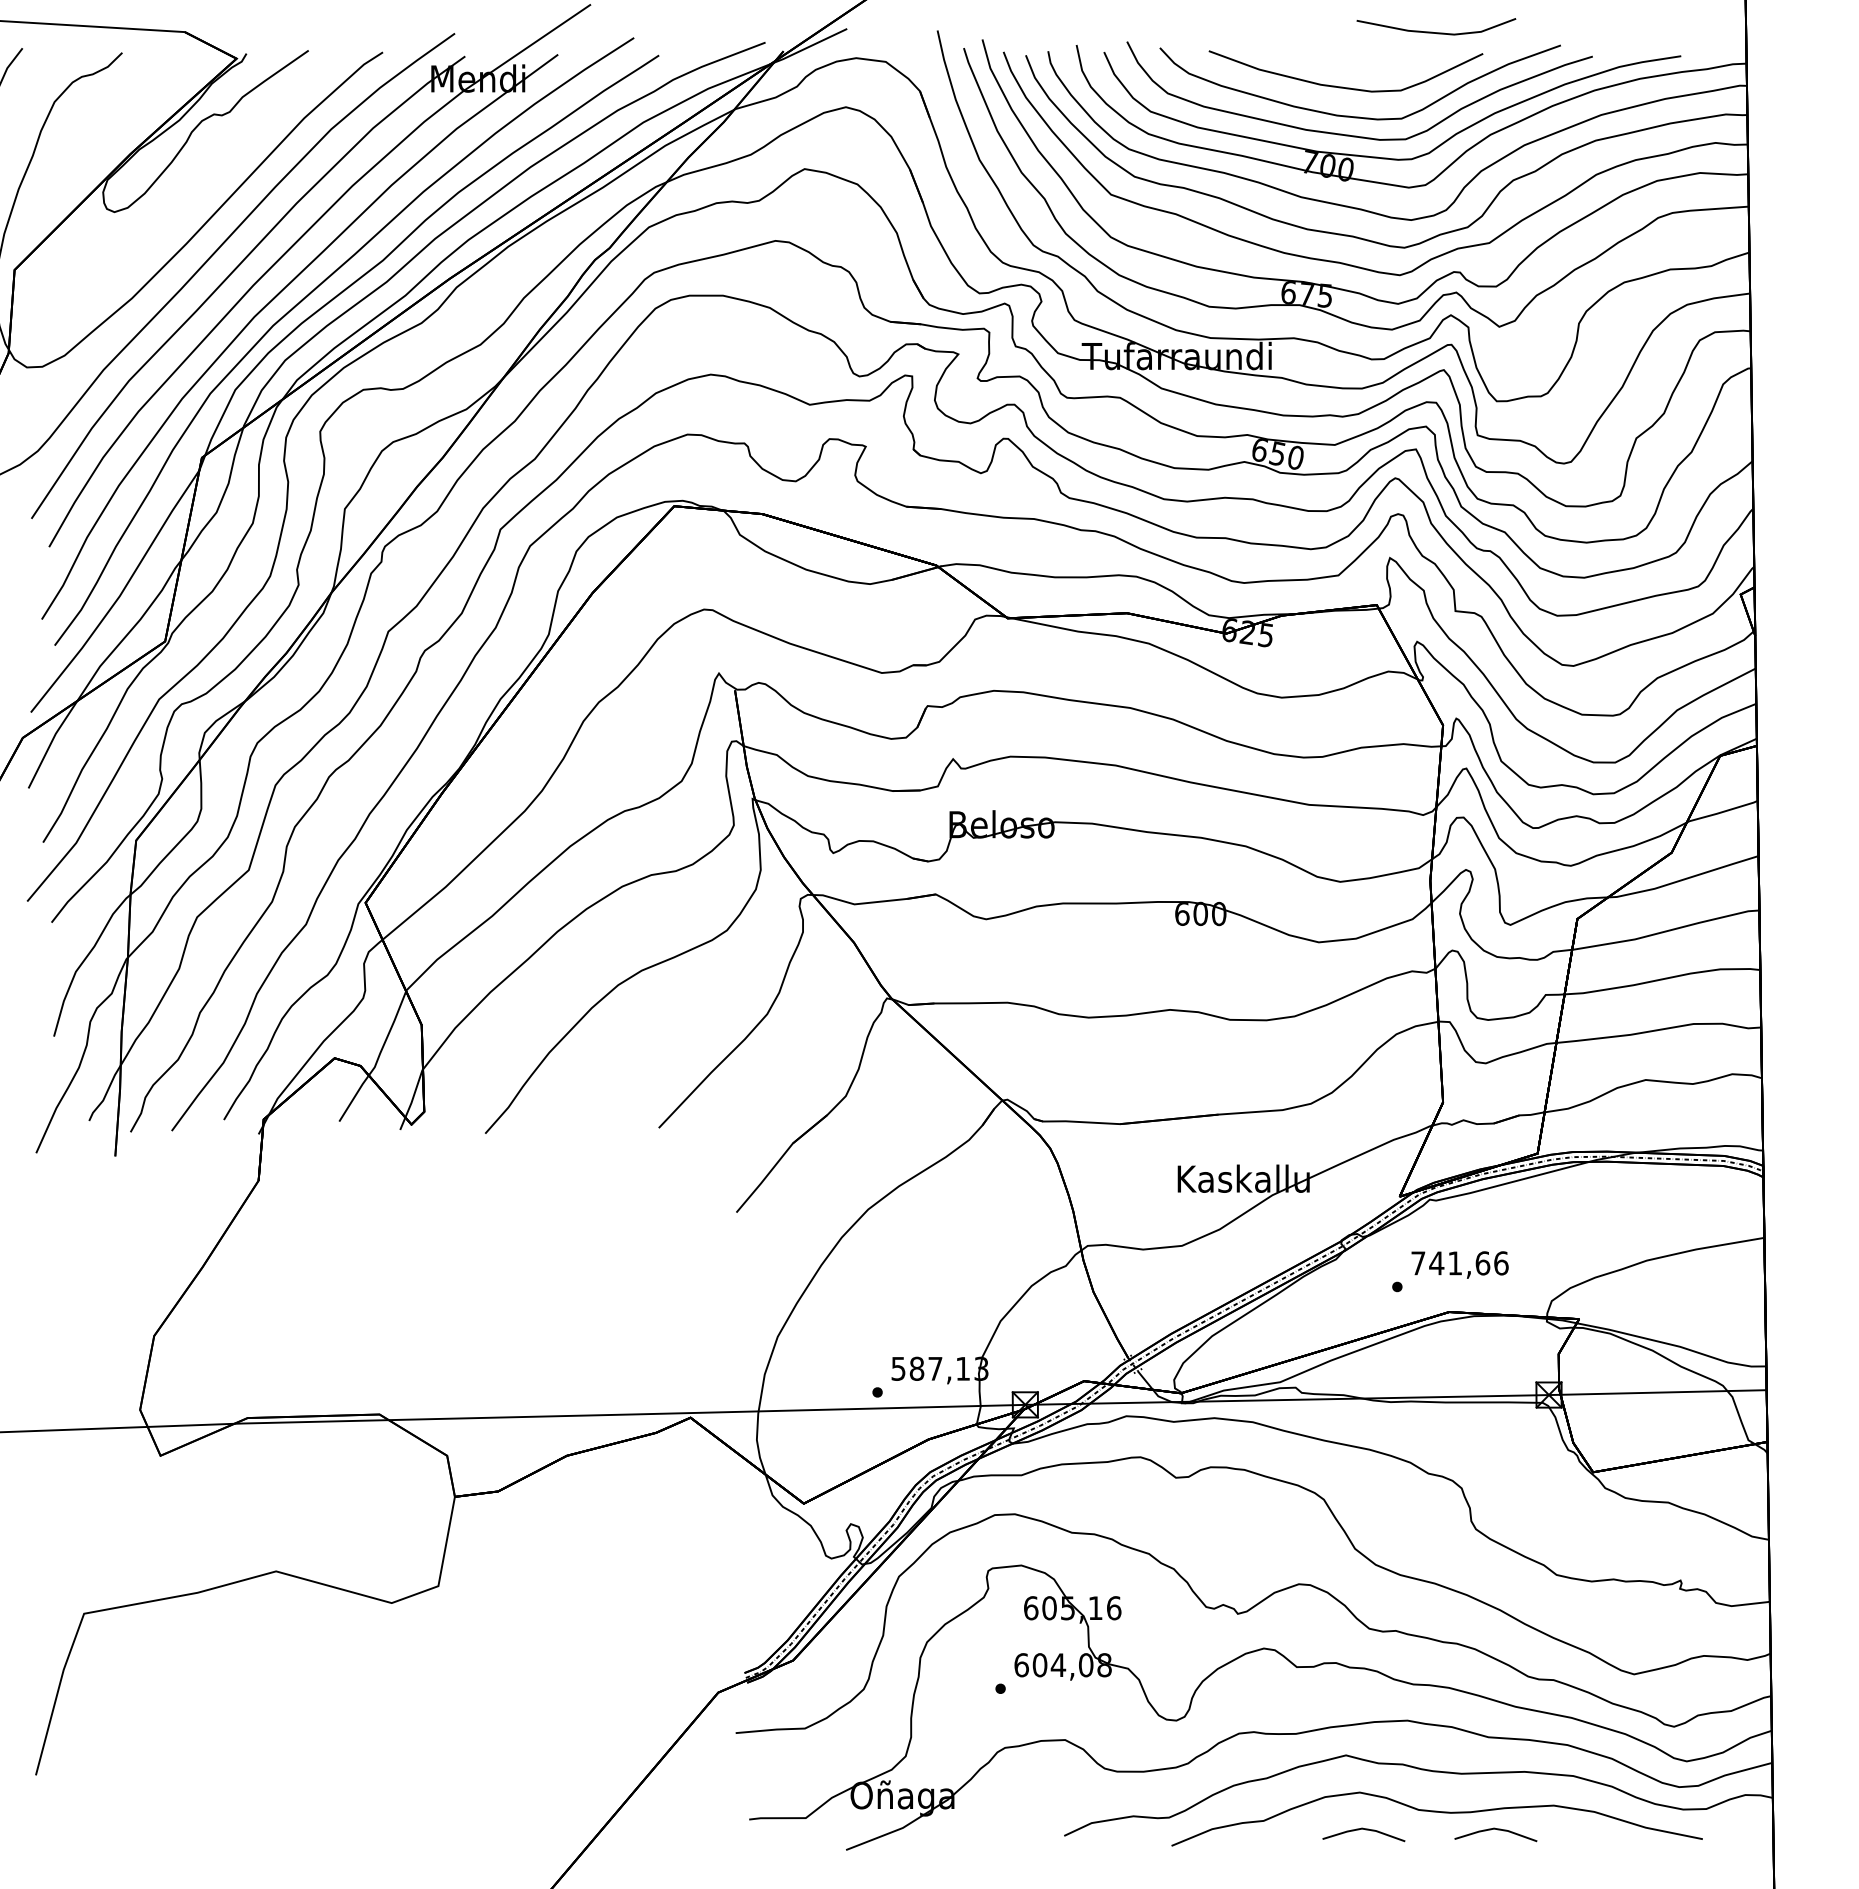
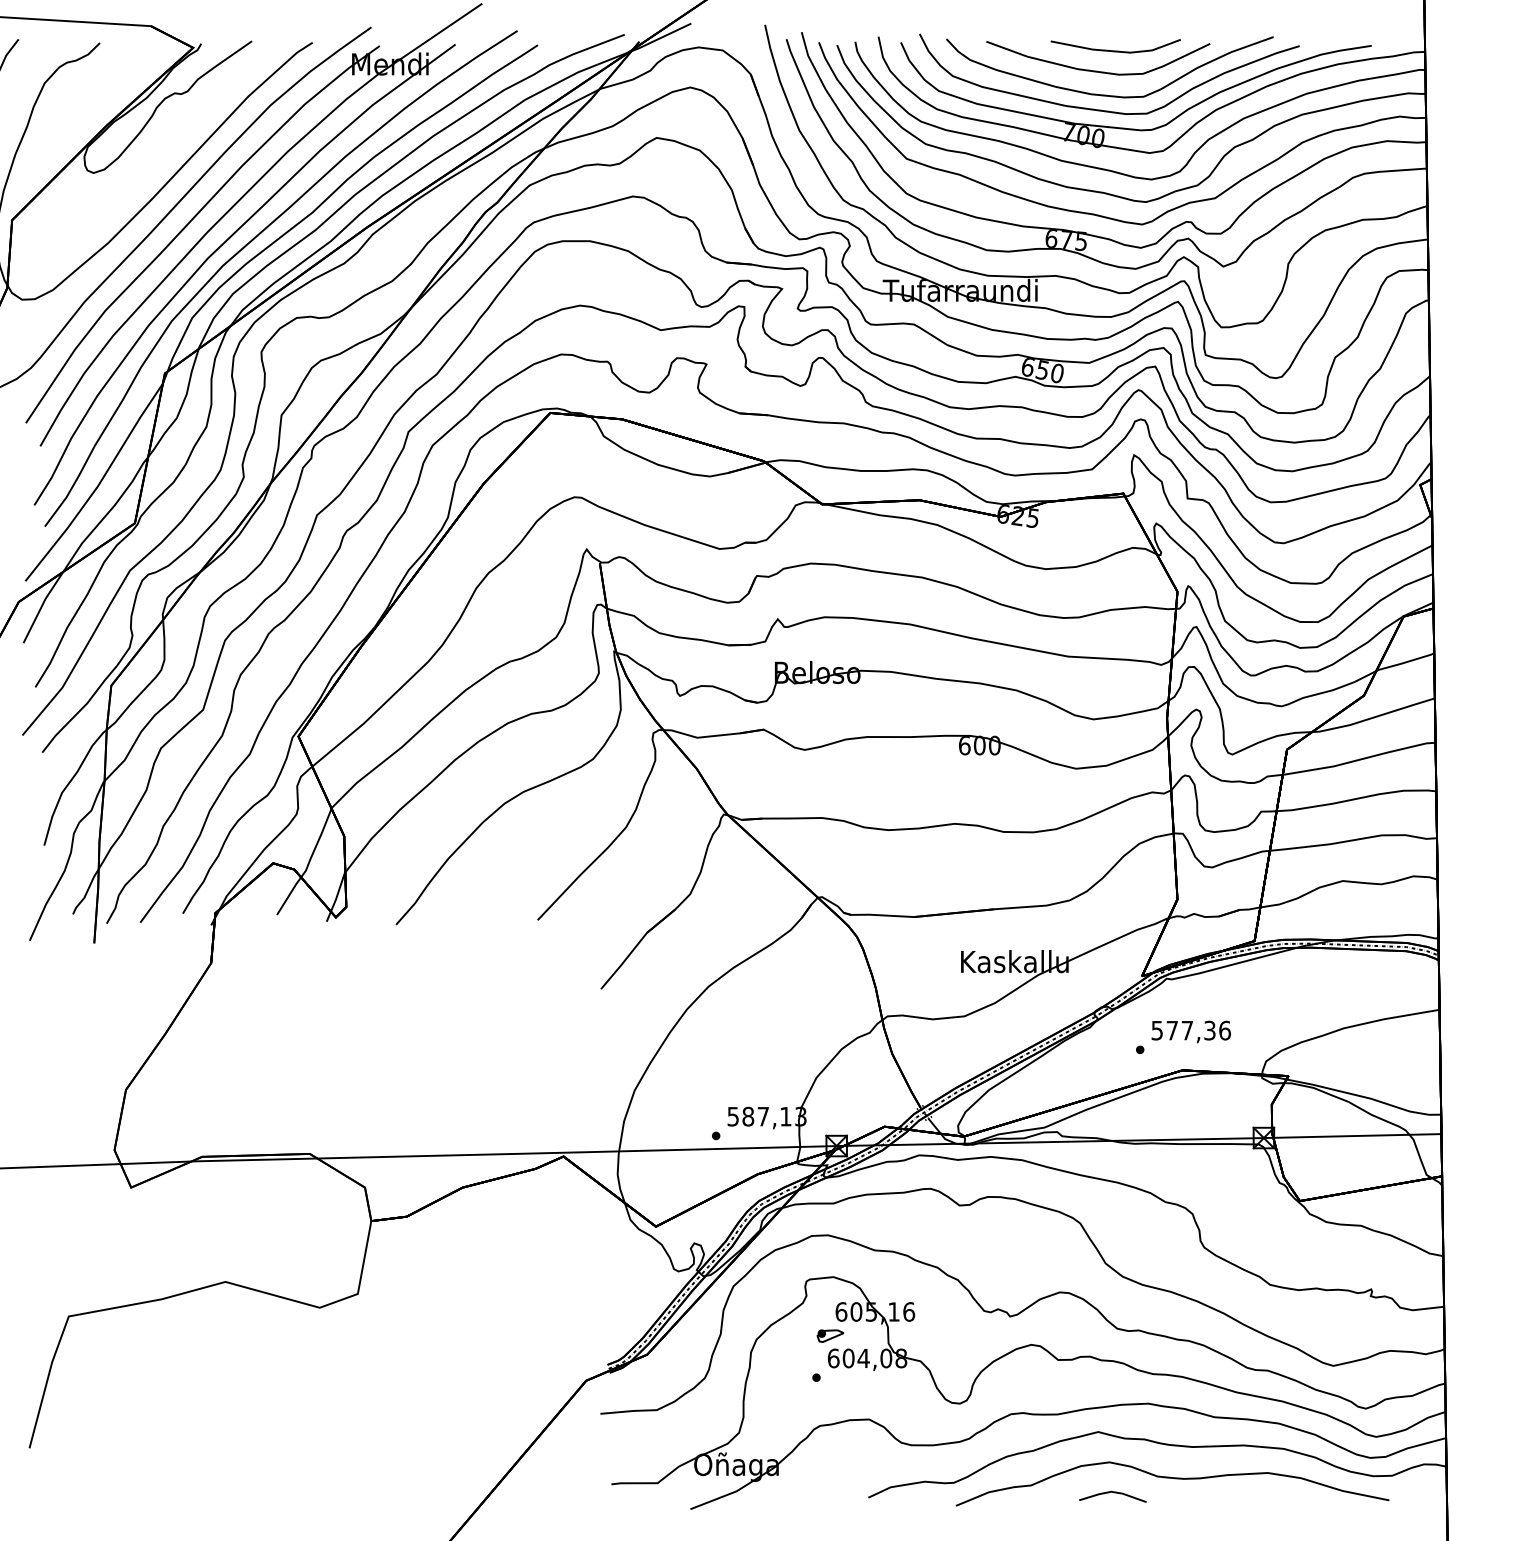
line: (1436, 32) -> (1115, 50), moved
text: (1450, 1263) -> (1183, 1030), 741,66 -> 577,36
part: (1017, 1637) -> (830, 1335), added
line: (1497, 1830) -> (1221, 1493), removed

